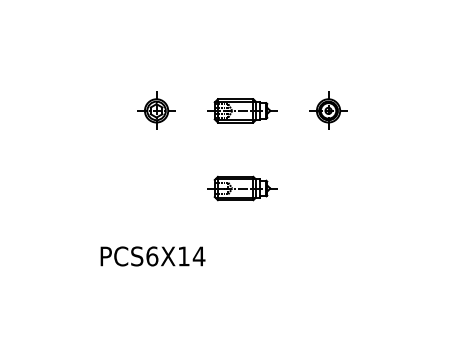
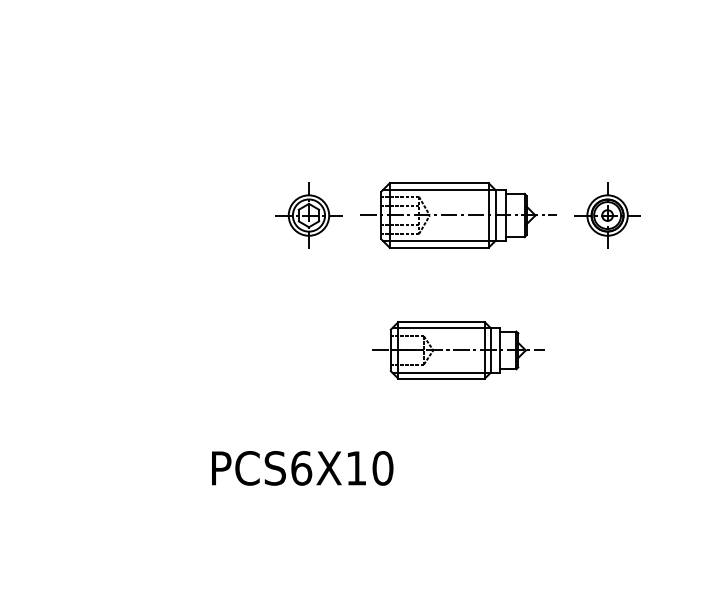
part: (242, 110) -> (458, 214), size x1.6
part: (242, 188) -> (458, 350), size x1.4
text: (198, 256) -> (381, 468), PCS6X14 -> PCS6X10

